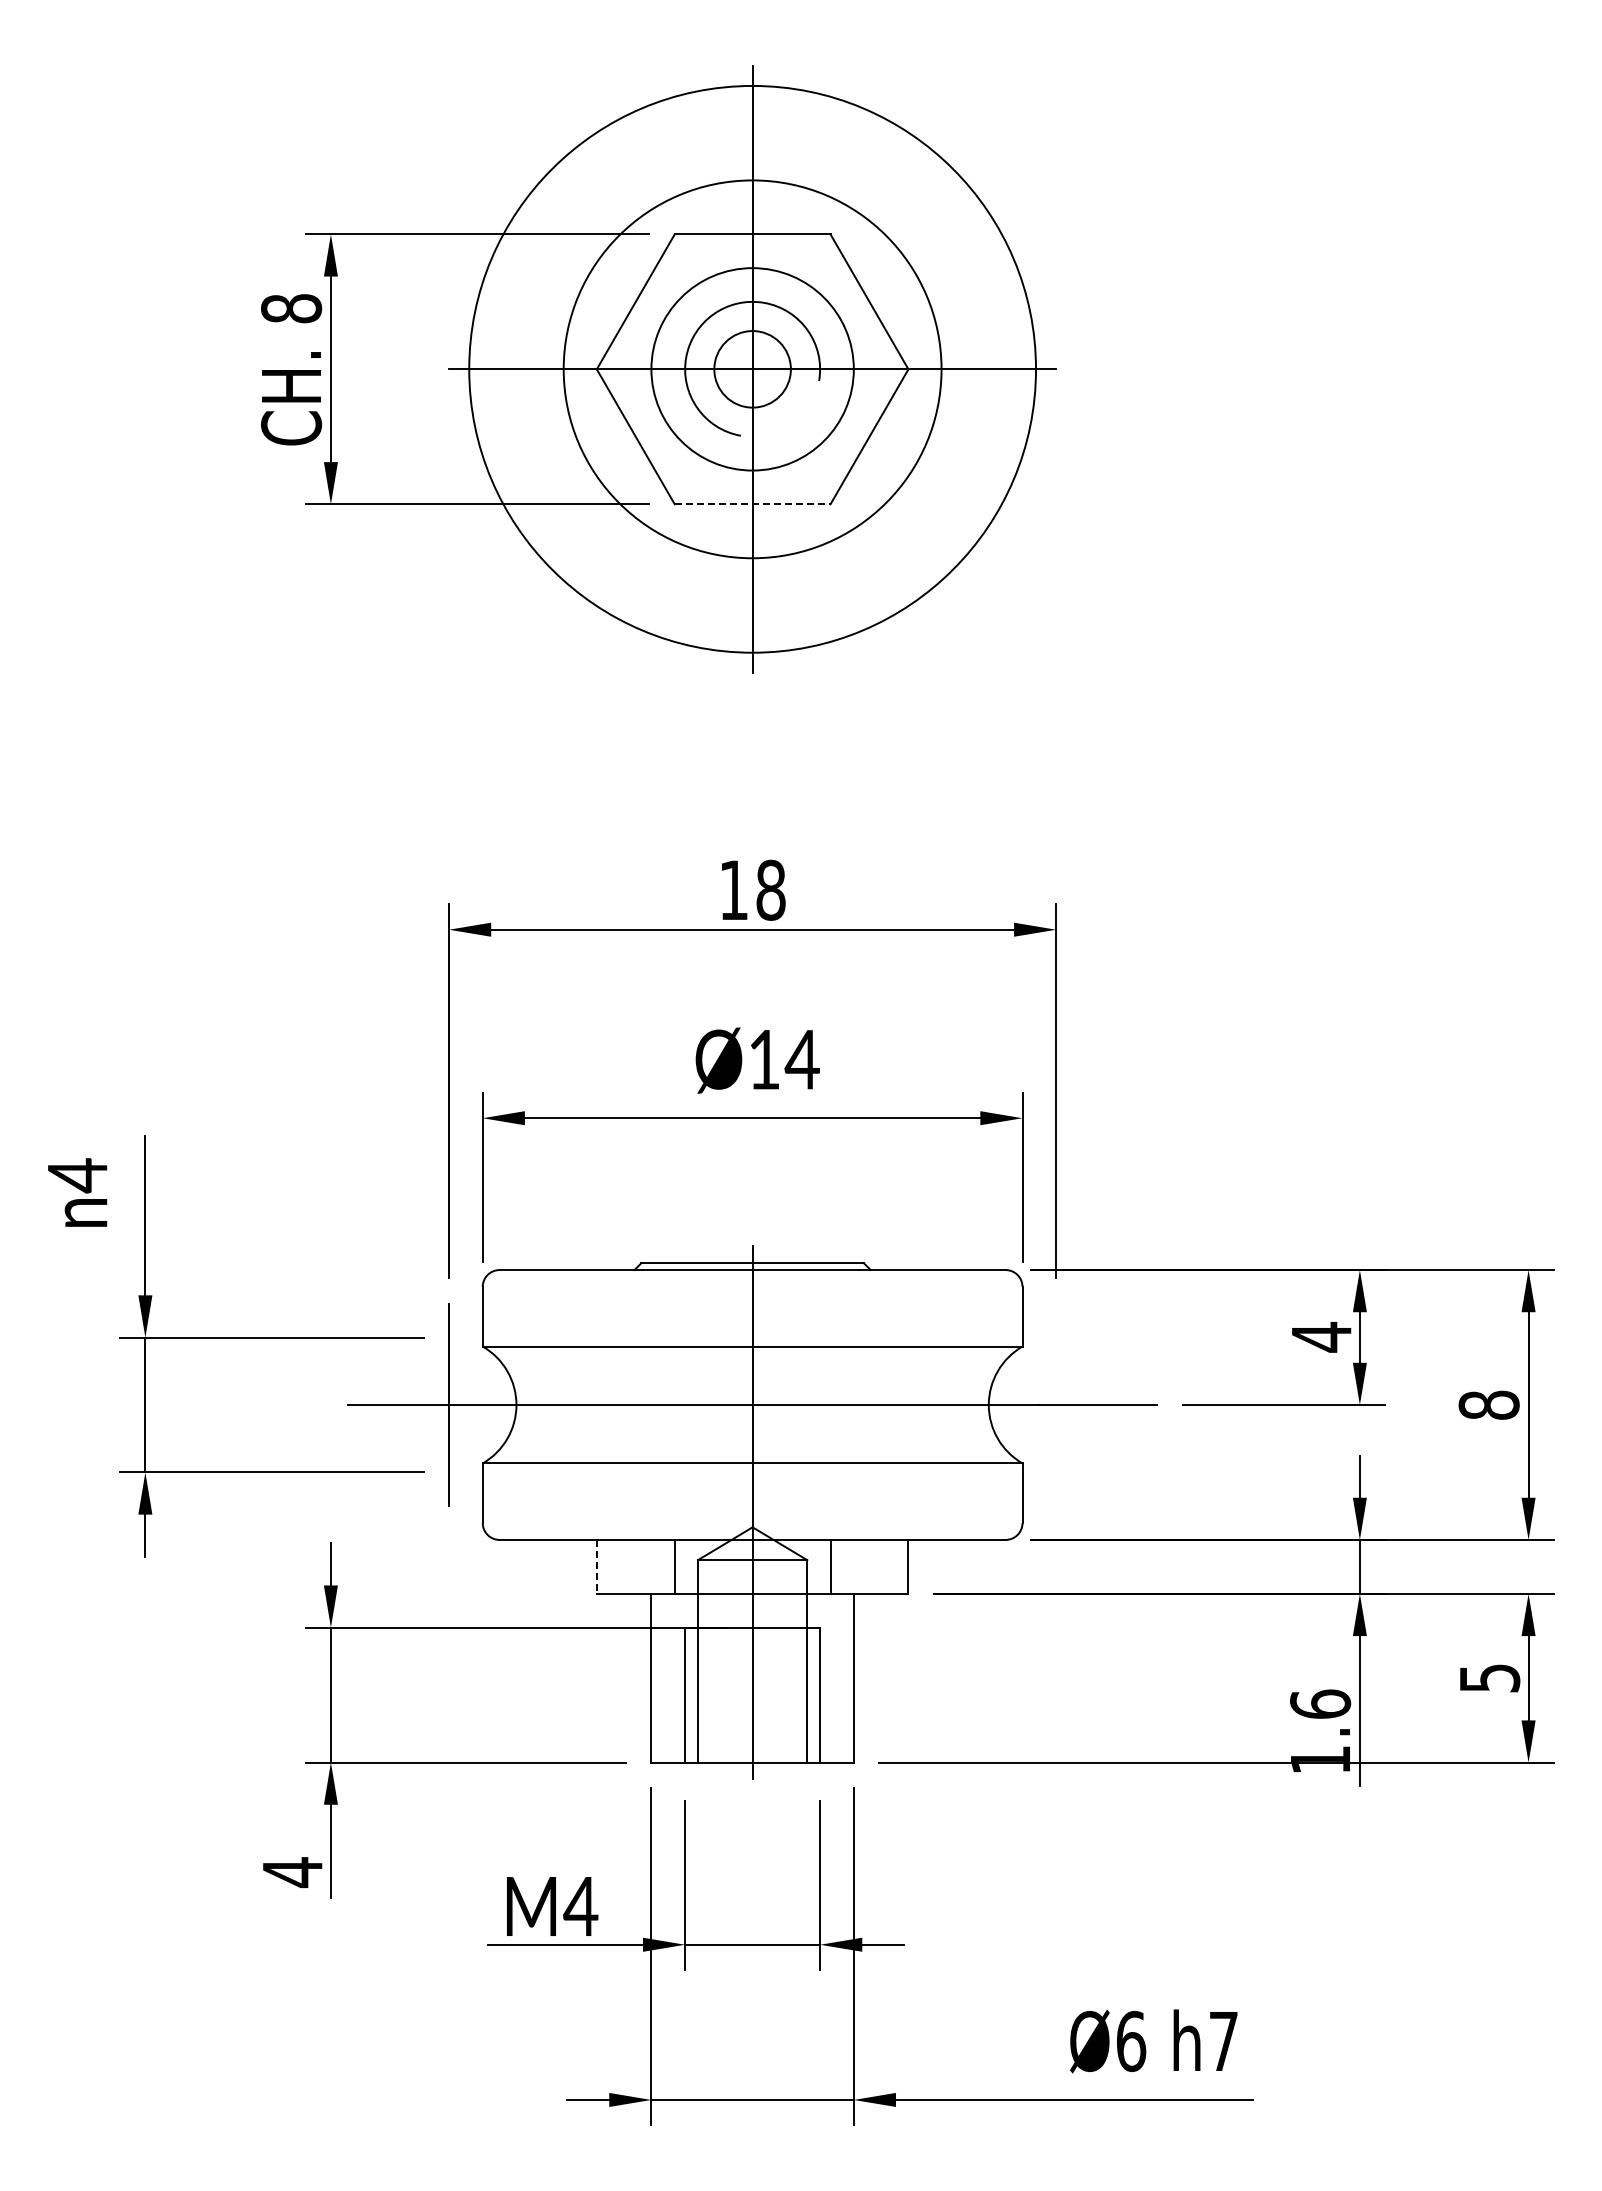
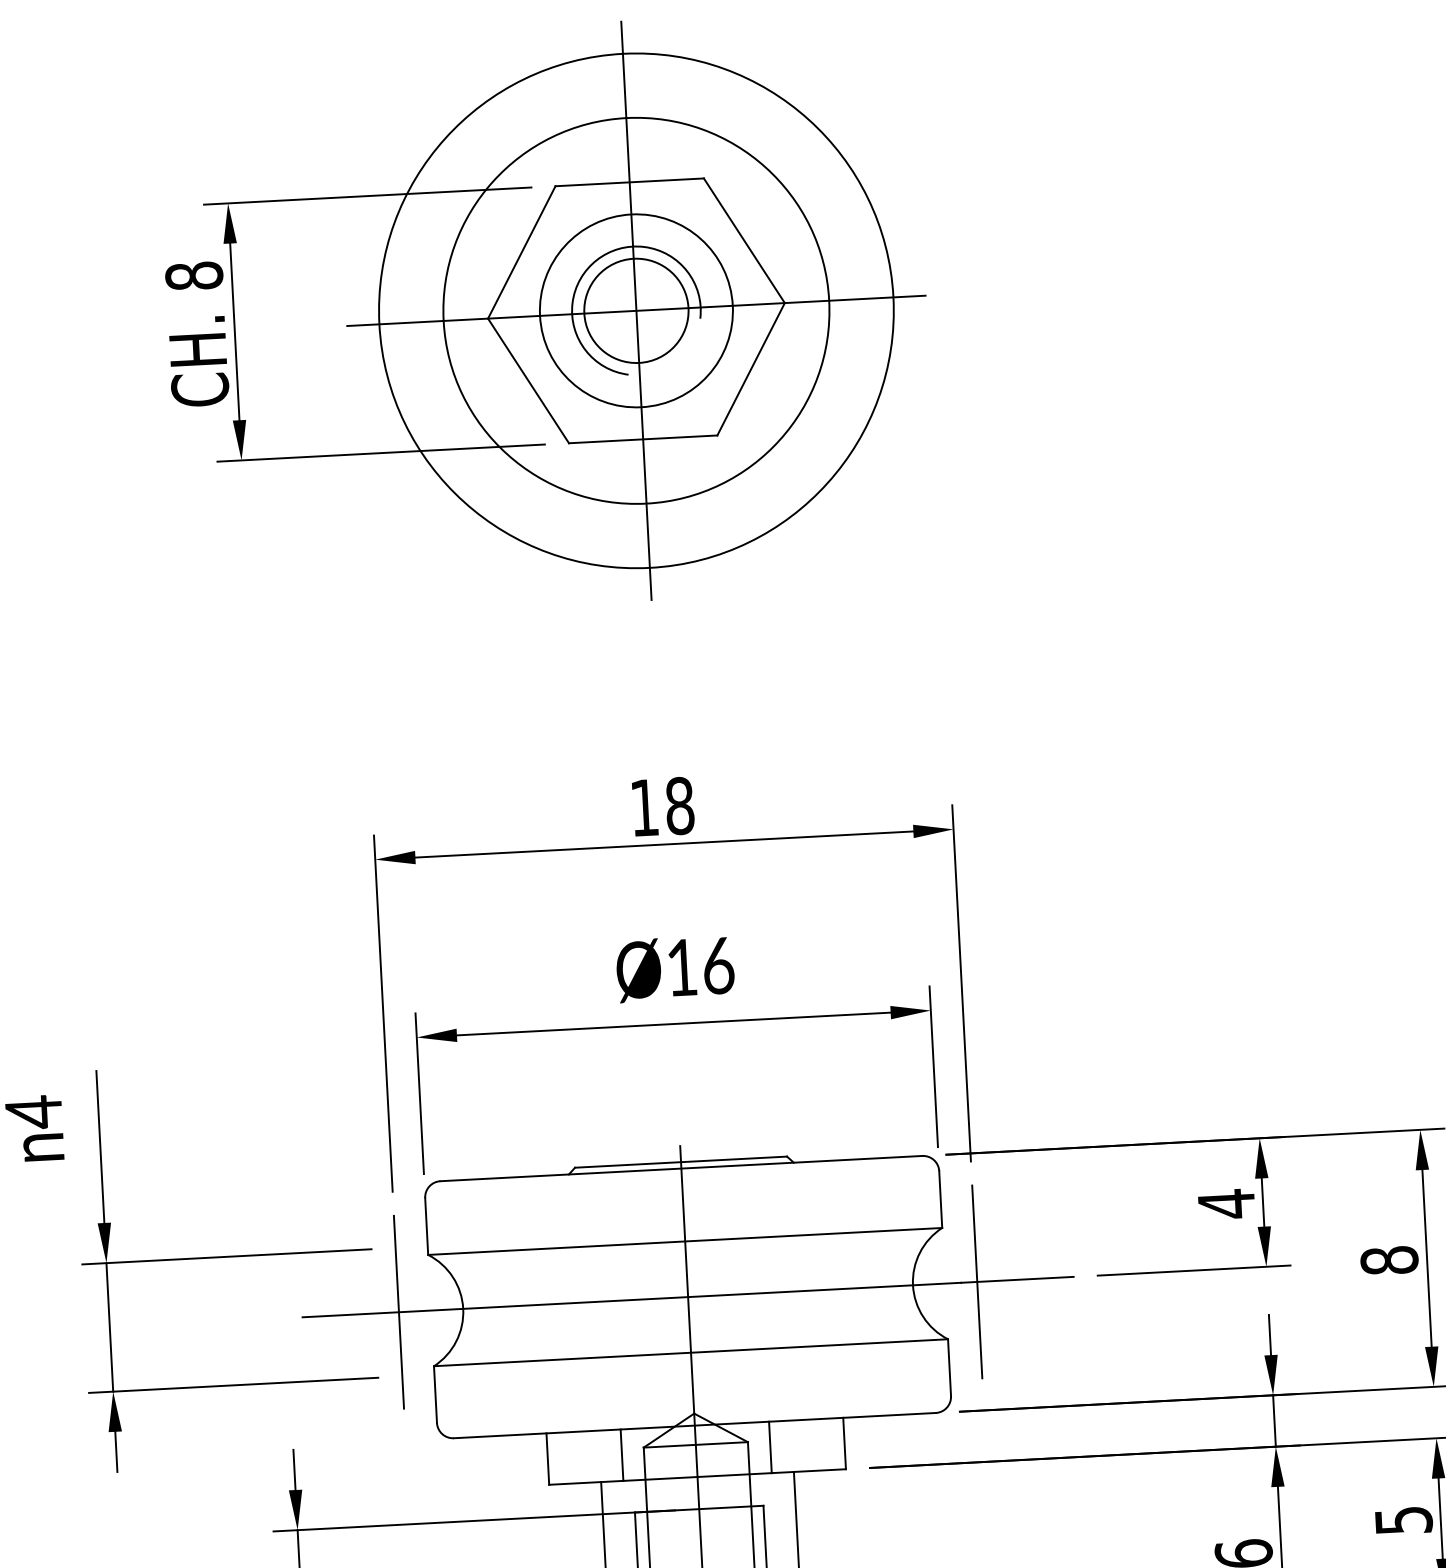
circle: (752, 368) -> (636, 310), size x0.71
circle: (752, 369) -> (636, 311), size x1.43
circle: (752, 369) -> (636, 311), size x1.43
line: (752, 504) -> (643, 439), dashed -> solid
text: (801, 1059) -> (717, 965), Ø14 -> Ø16
line: (1056, 1404) -> (977, 1281), added
line: (596, 1566) -> (547, 1458), dashed -> solid

